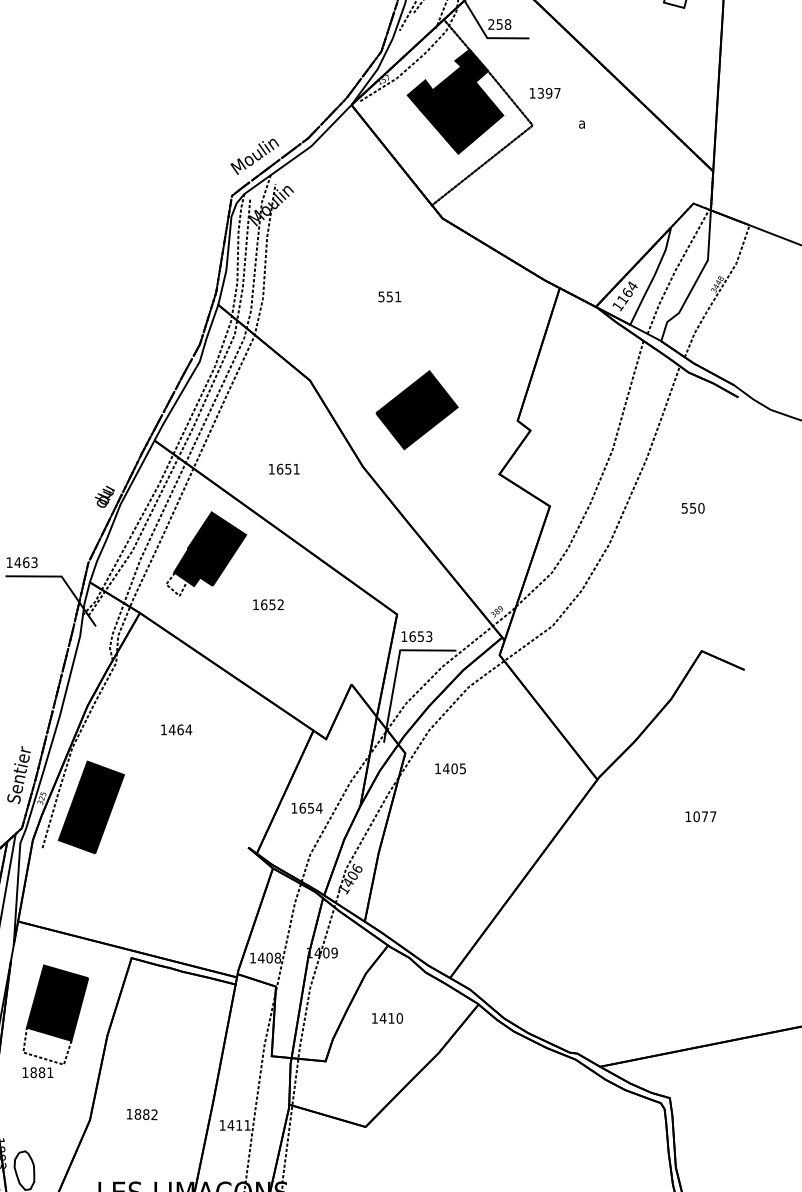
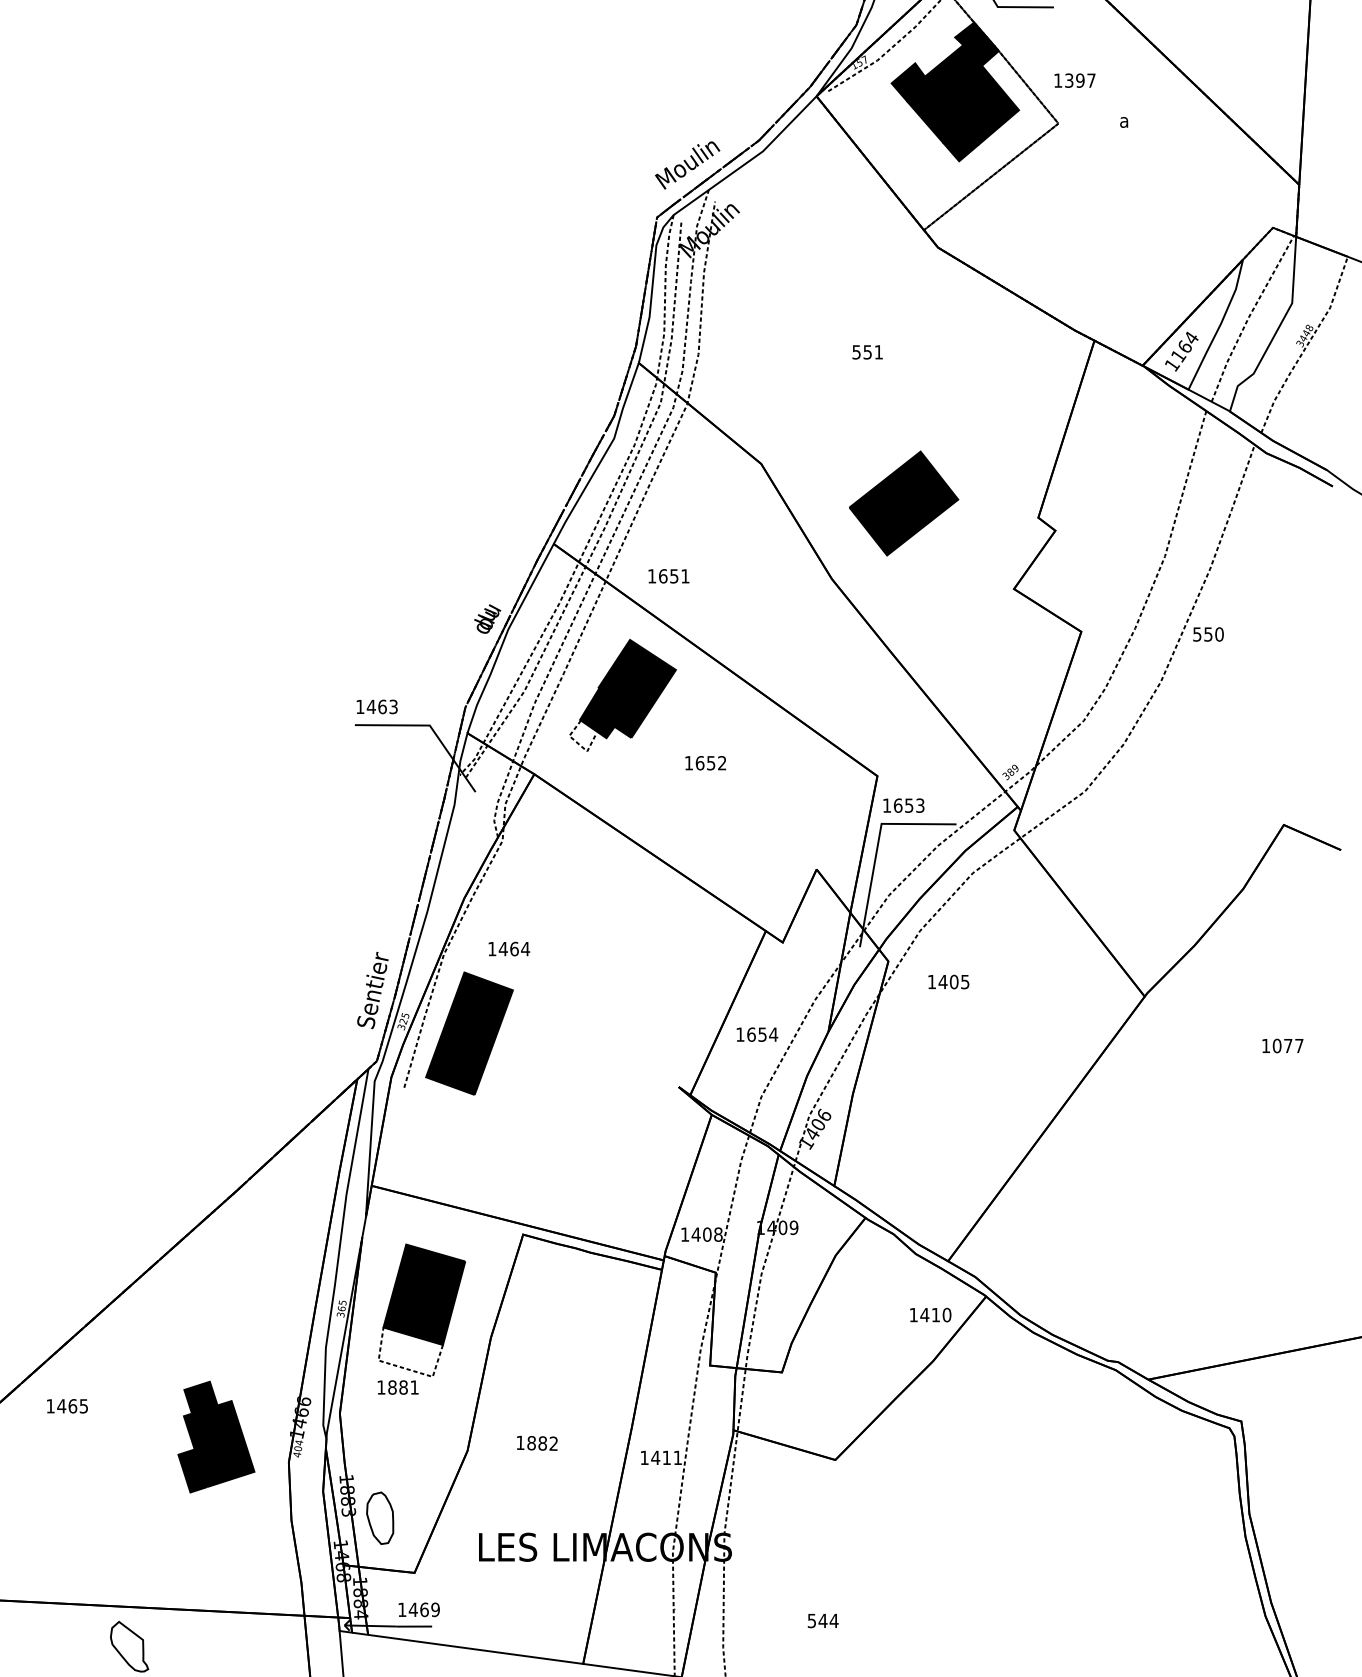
text: (284, 469) -> (668, 576), moved
text: (693, 508) -> (1208, 634), moved
text: (176, 729) -> (509, 948), moved
text: (387, 1017) -> (930, 1314), moved

